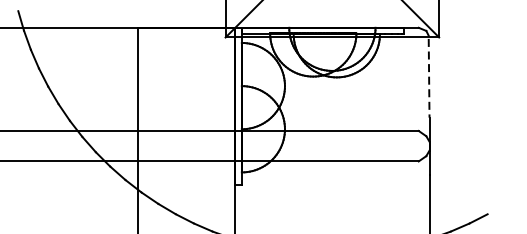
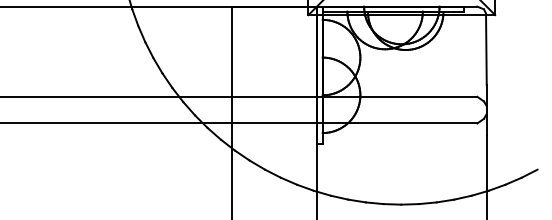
line: (429, 79) -> (486, 51), dashed -> solid

